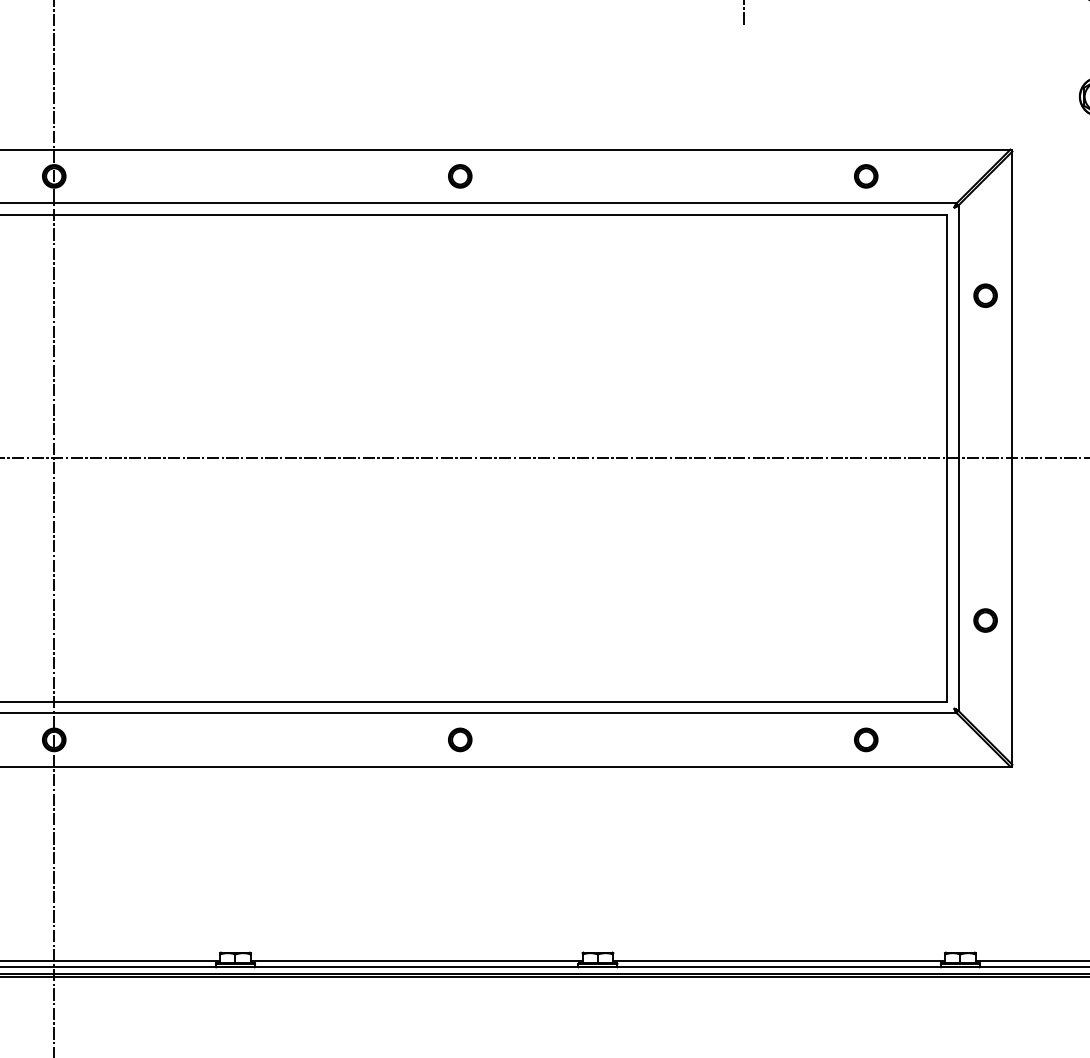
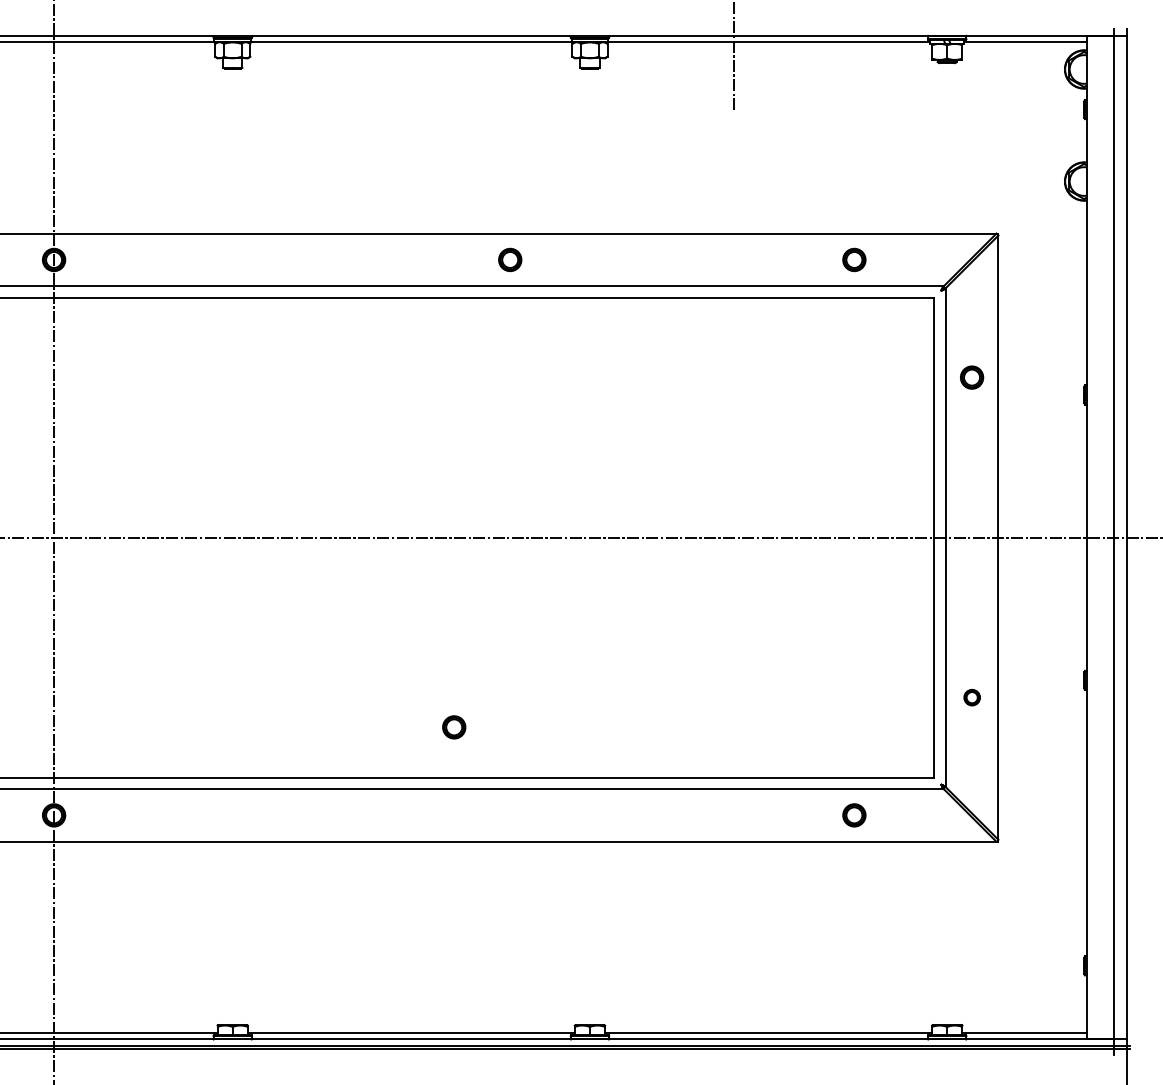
part: (460, 175) -> (510, 259), moved
part: (986, 620) -> (972, 697), size x0.7
part: (460, 740) -> (454, 727), moved

